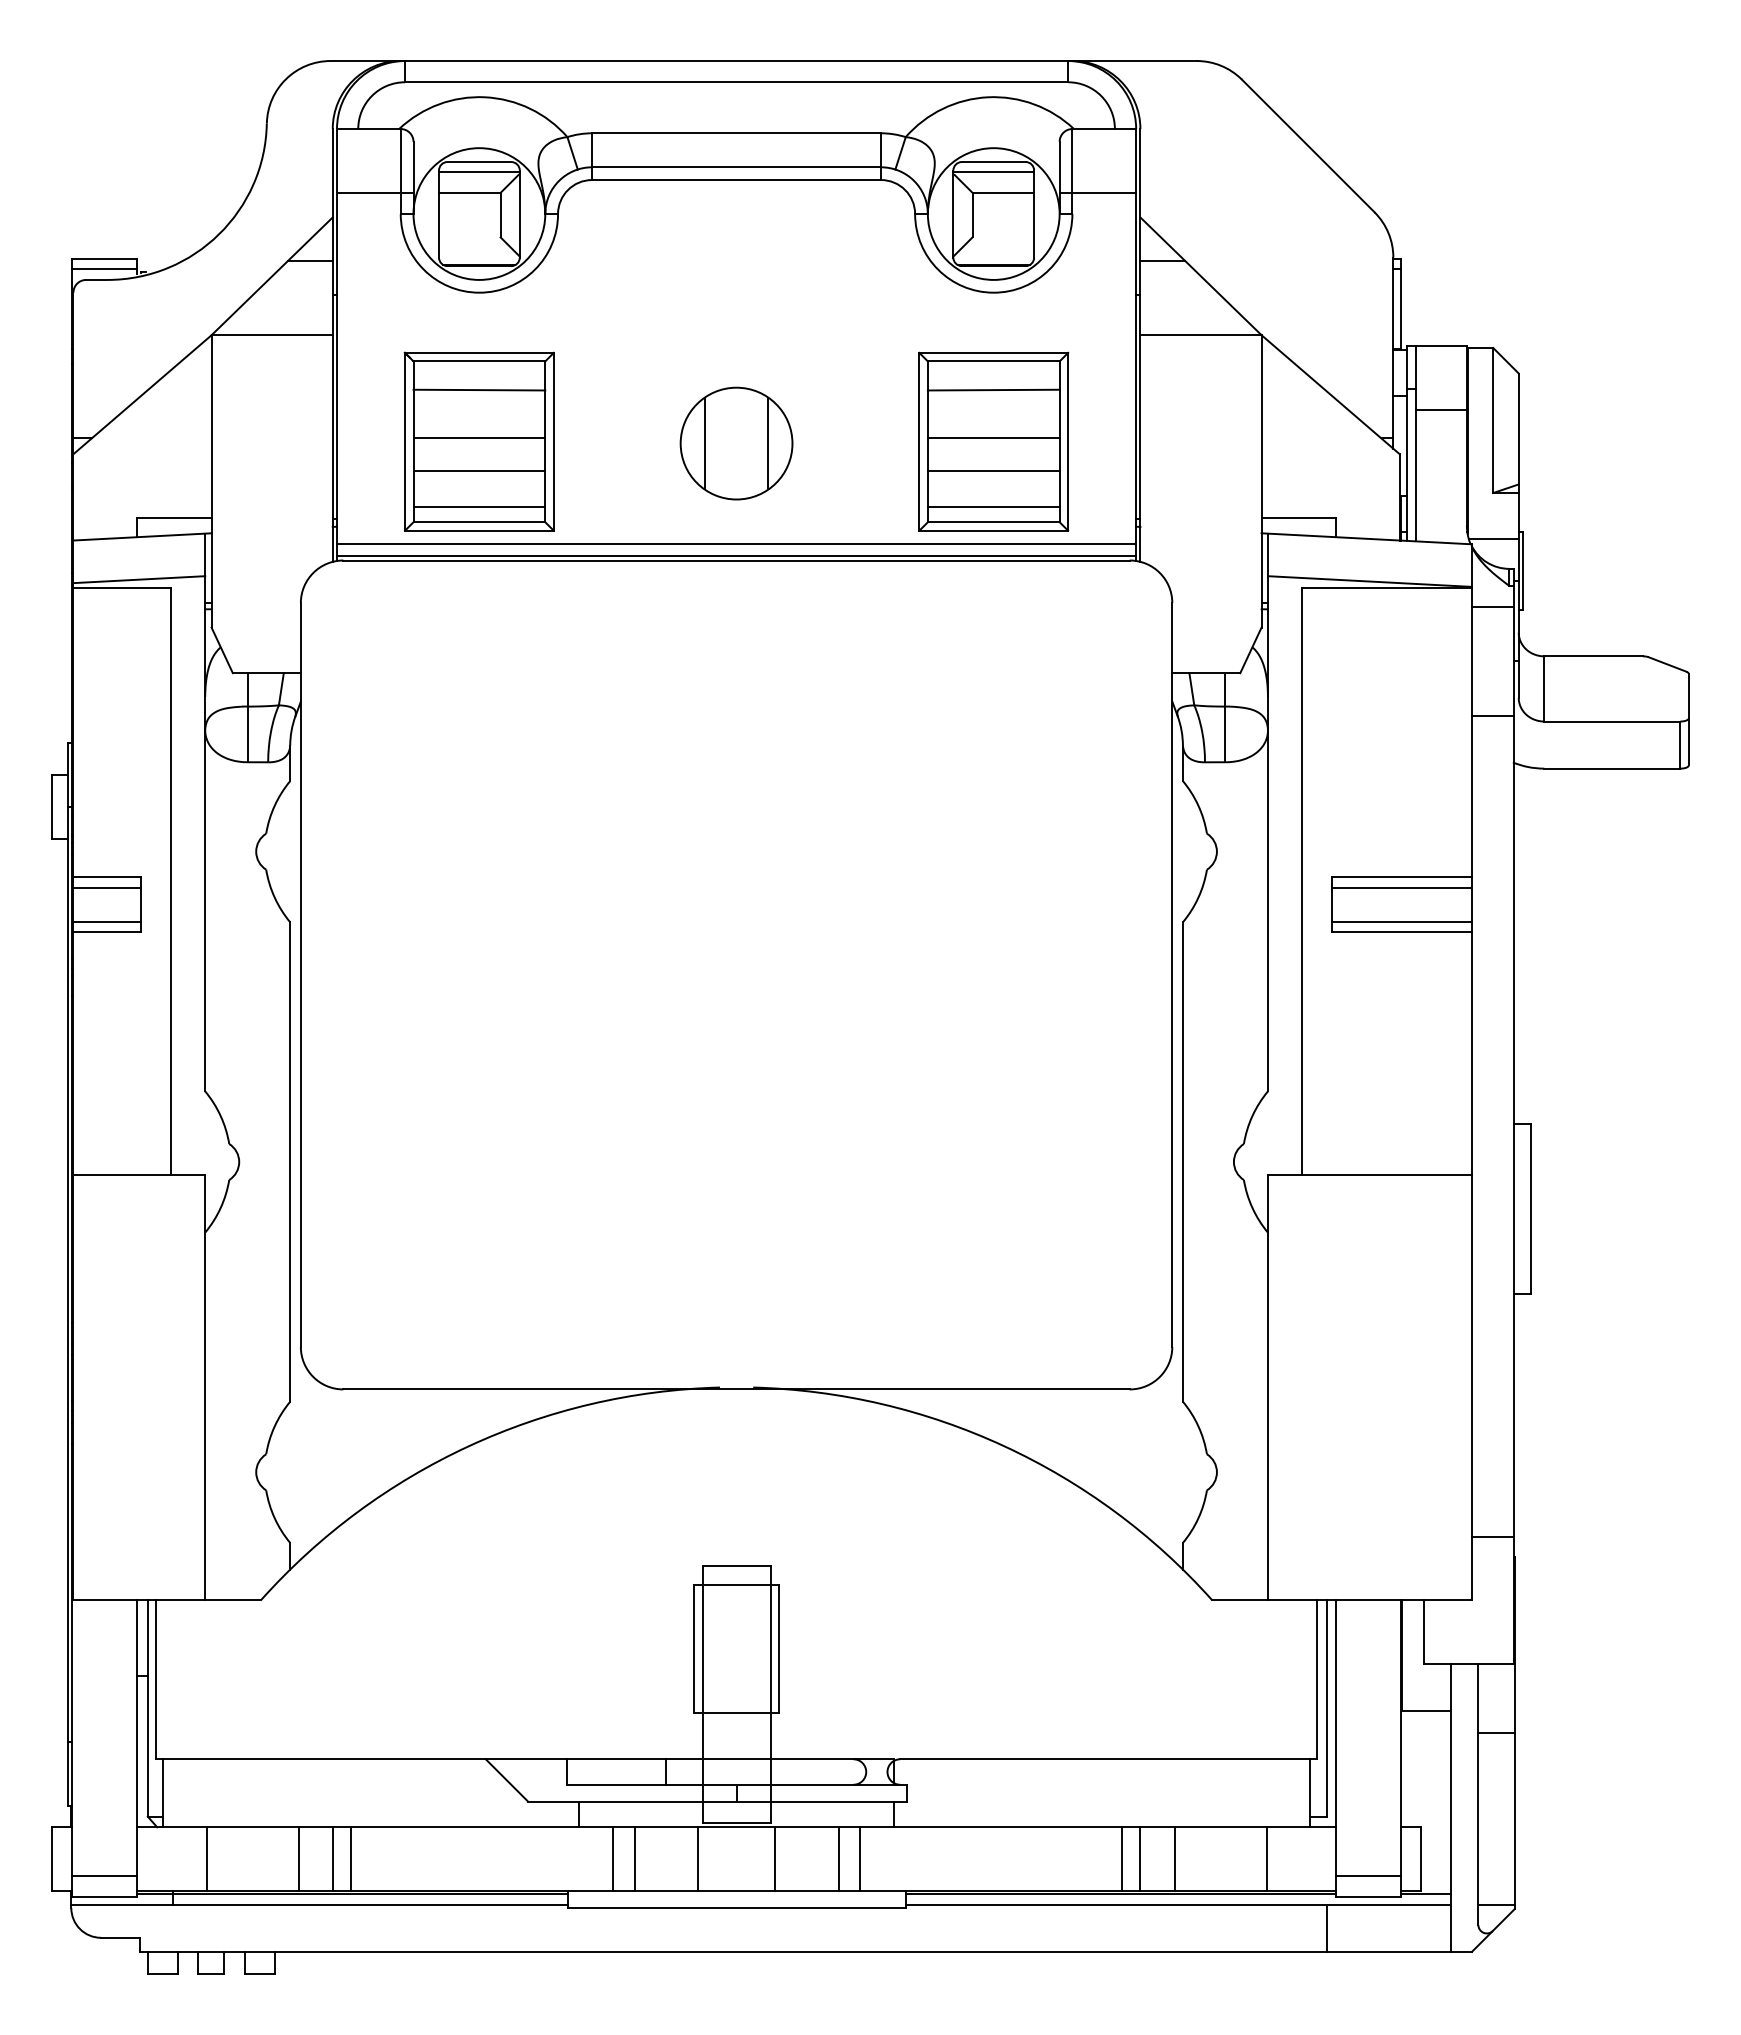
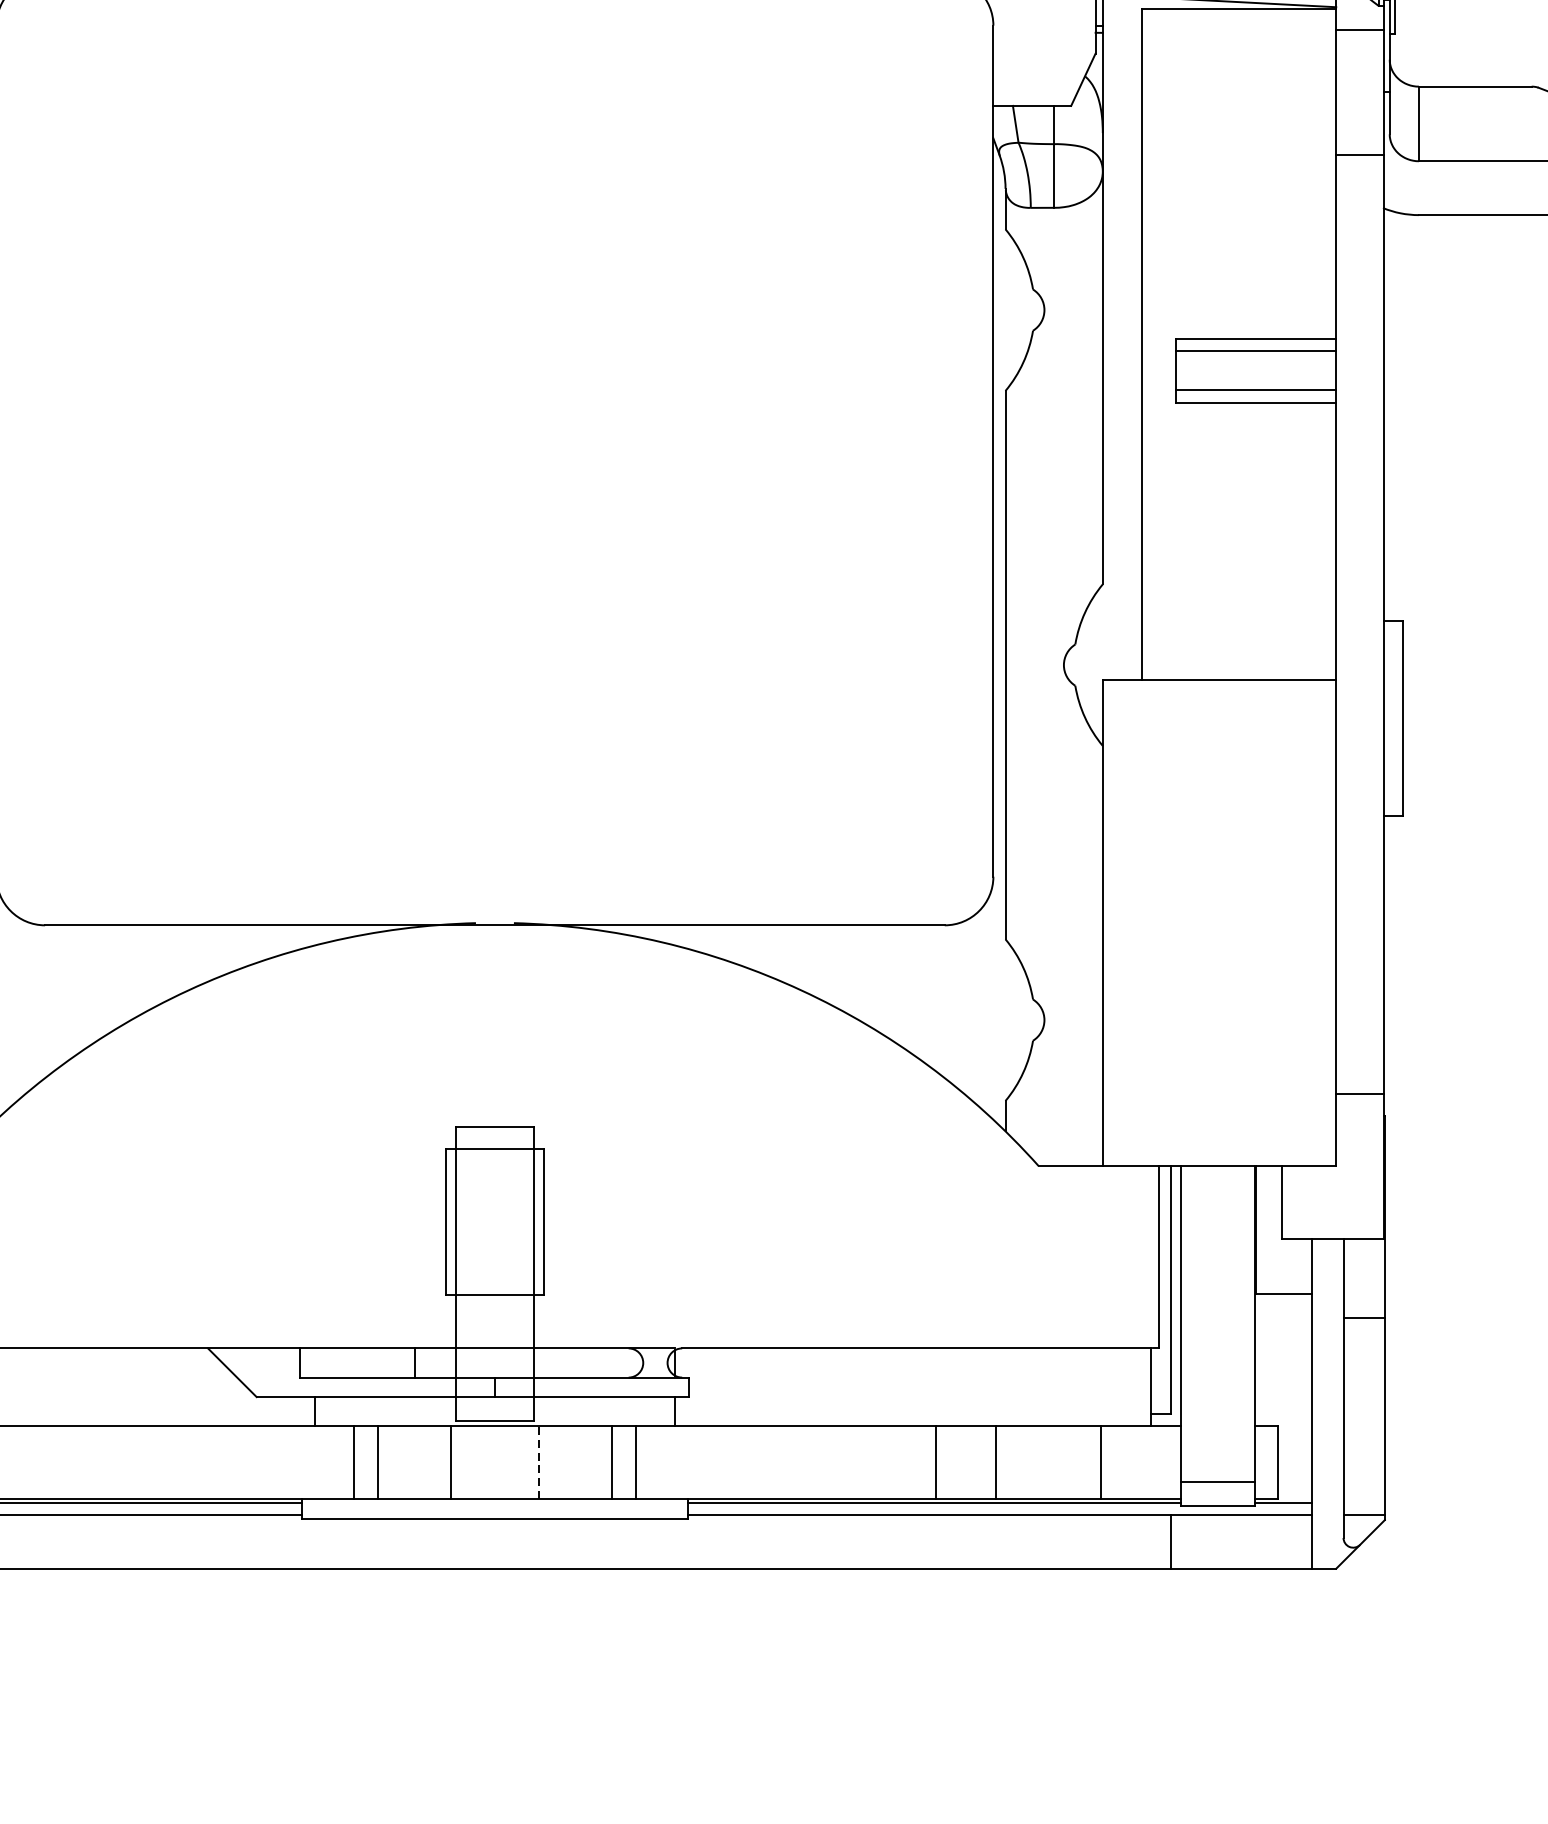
line: (333, 1859) -> (33, 1463), removed
line: (351, 1859) -> (54, 1463), removed
line: (774, 1859) -> (538, 1463), solid -> dashed
line: (1140, 1859) -> (957, 1463), removed

